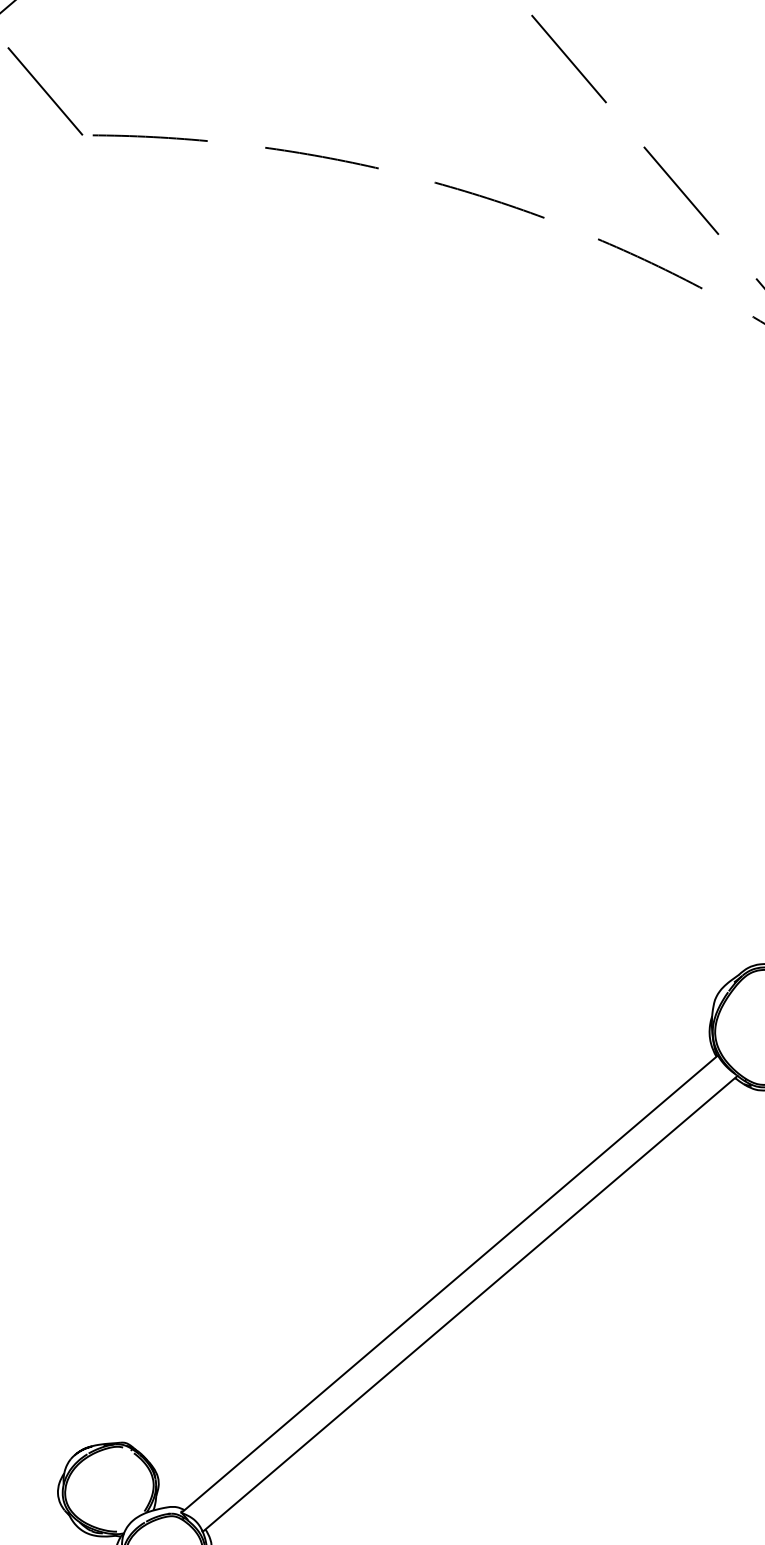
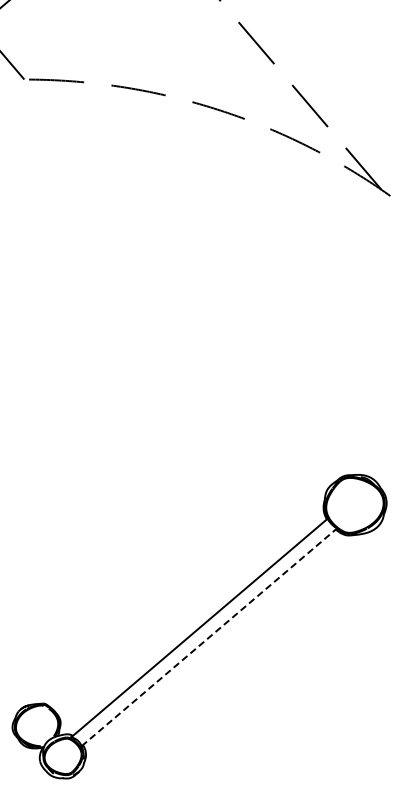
line: (470, 1304) -> (209, 637), solid -> dashed

